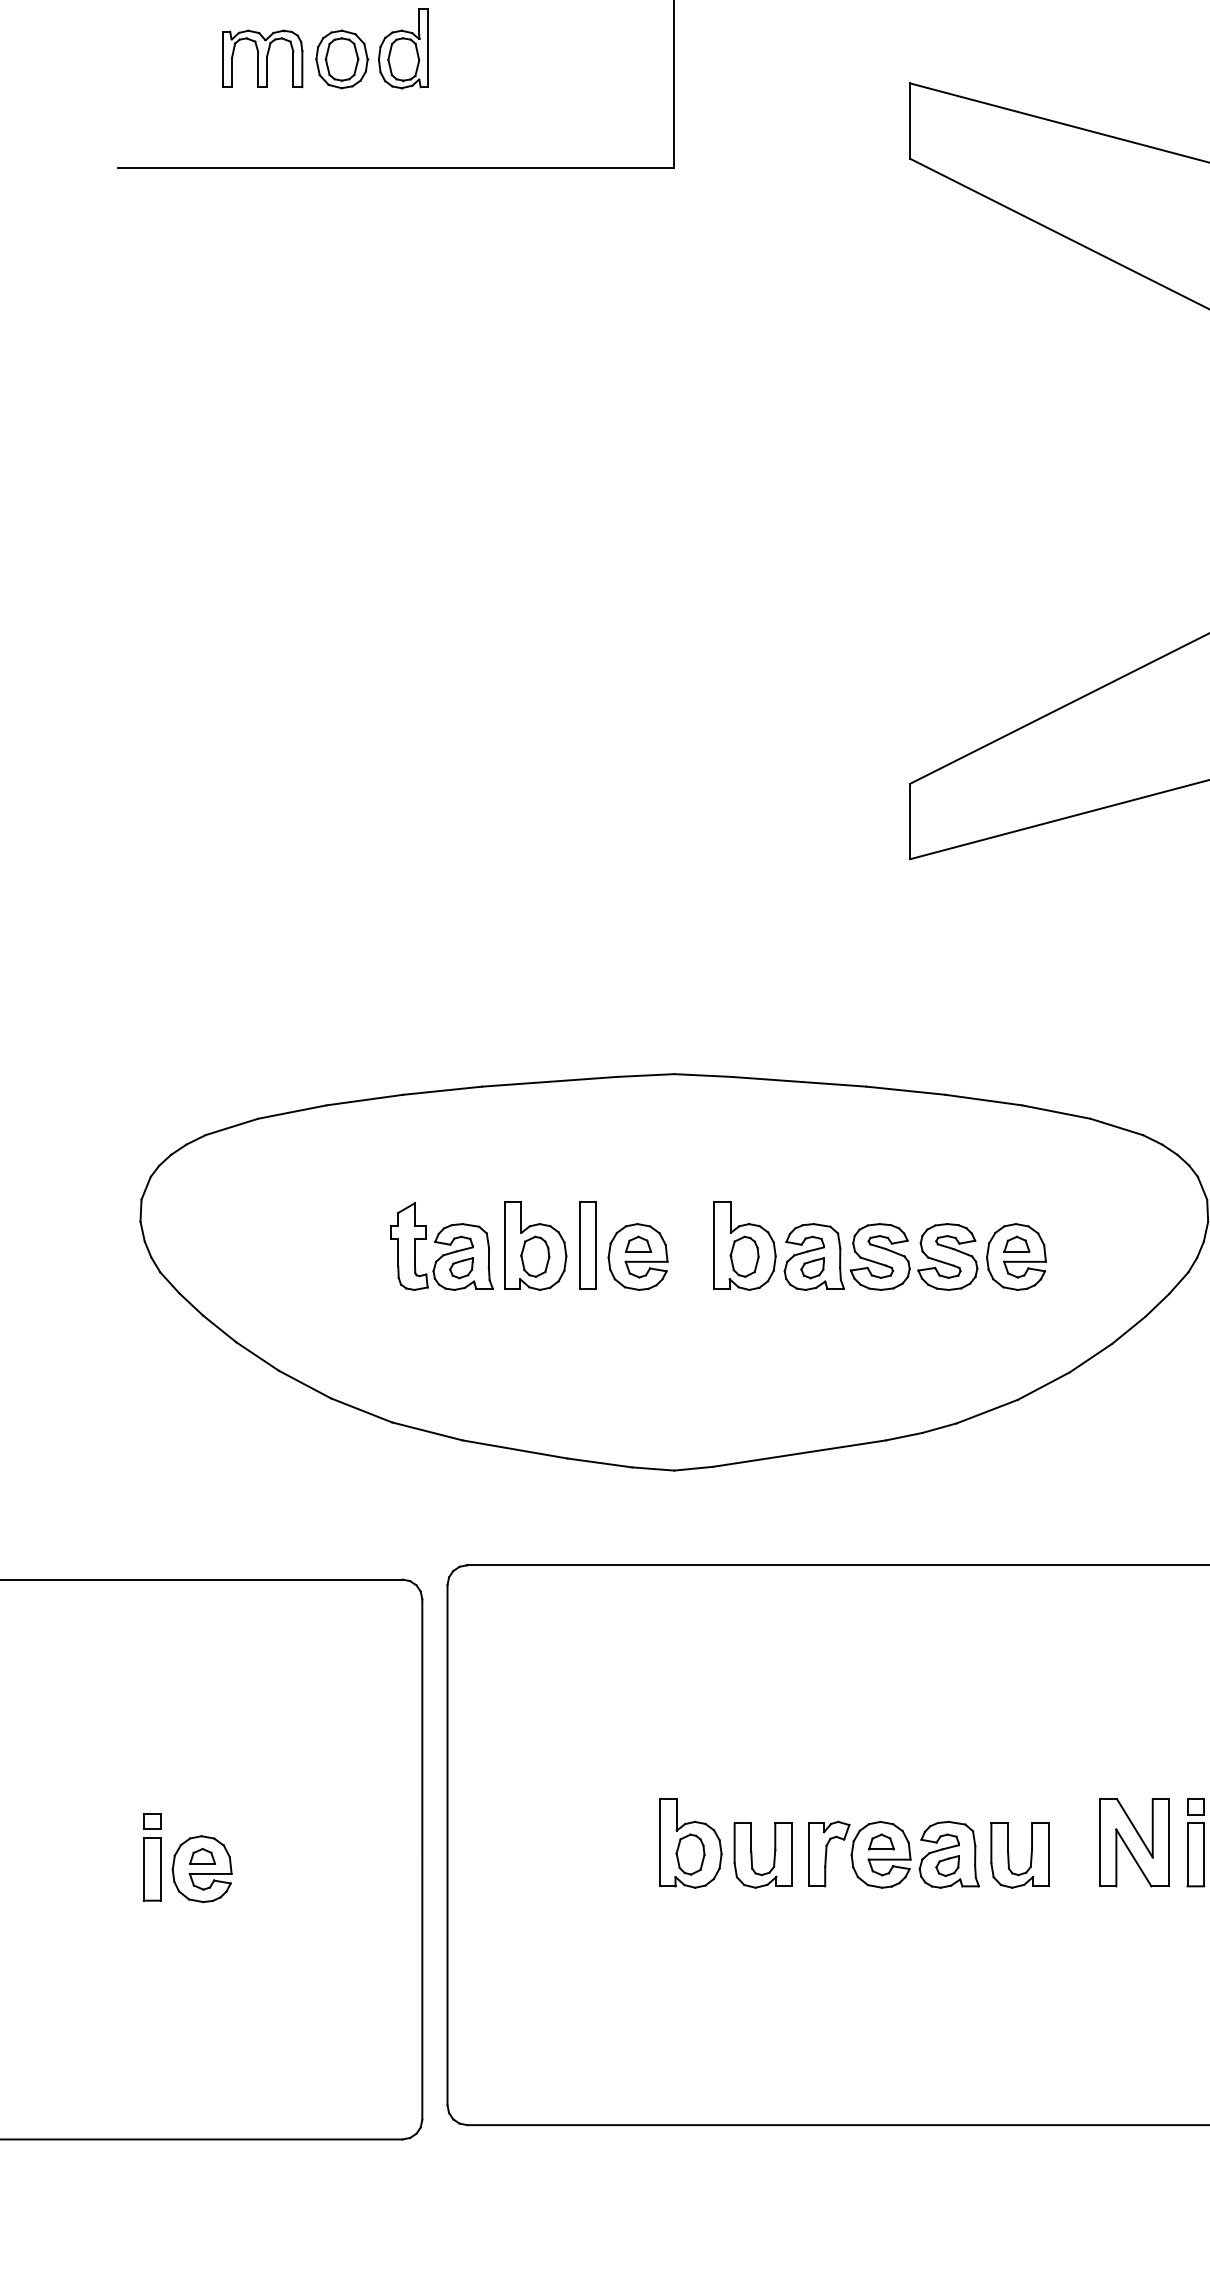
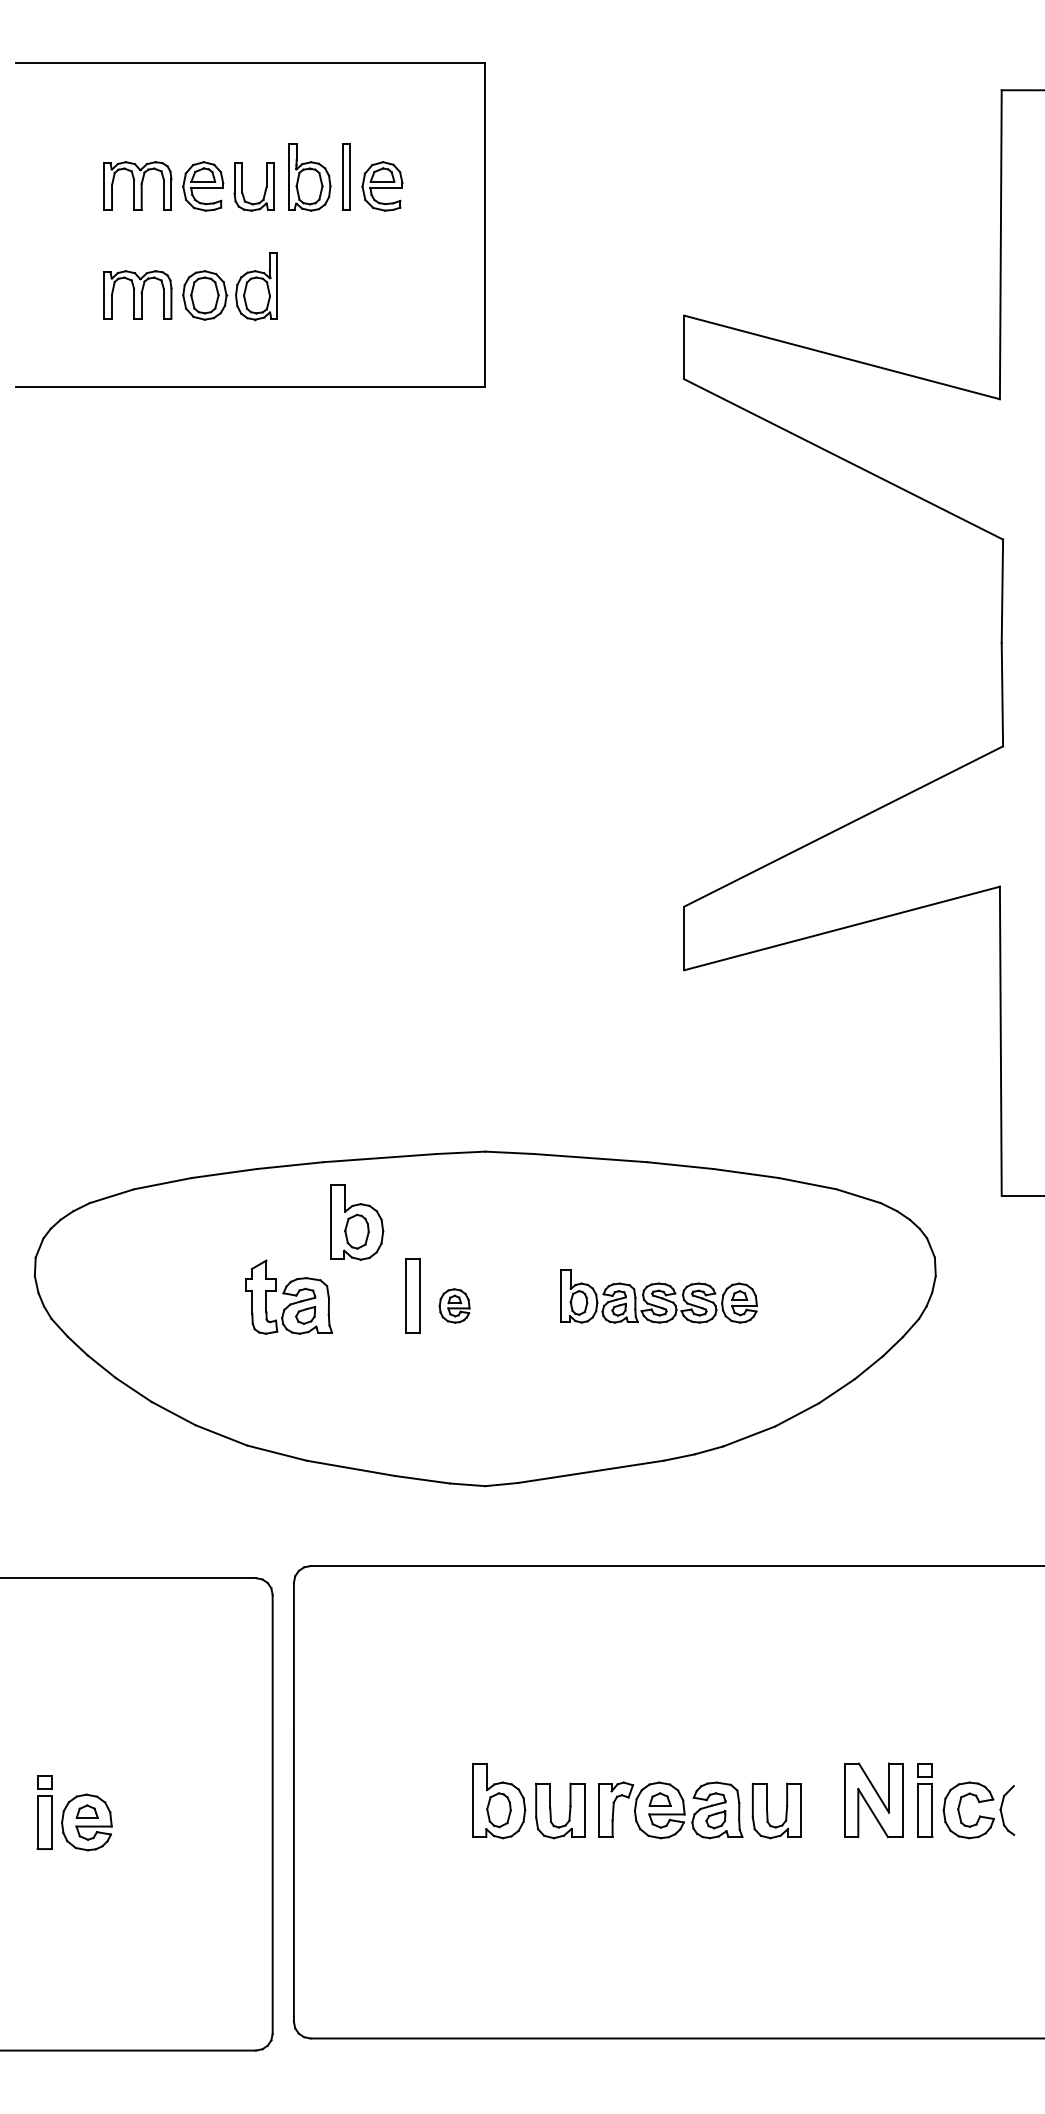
part: (535, 1245) -> (357, 1222), moved
part: (879, 1245) -> (658, 1296), size x0.7
part: (637, 1256) -> (454, 1305), size x0.6

